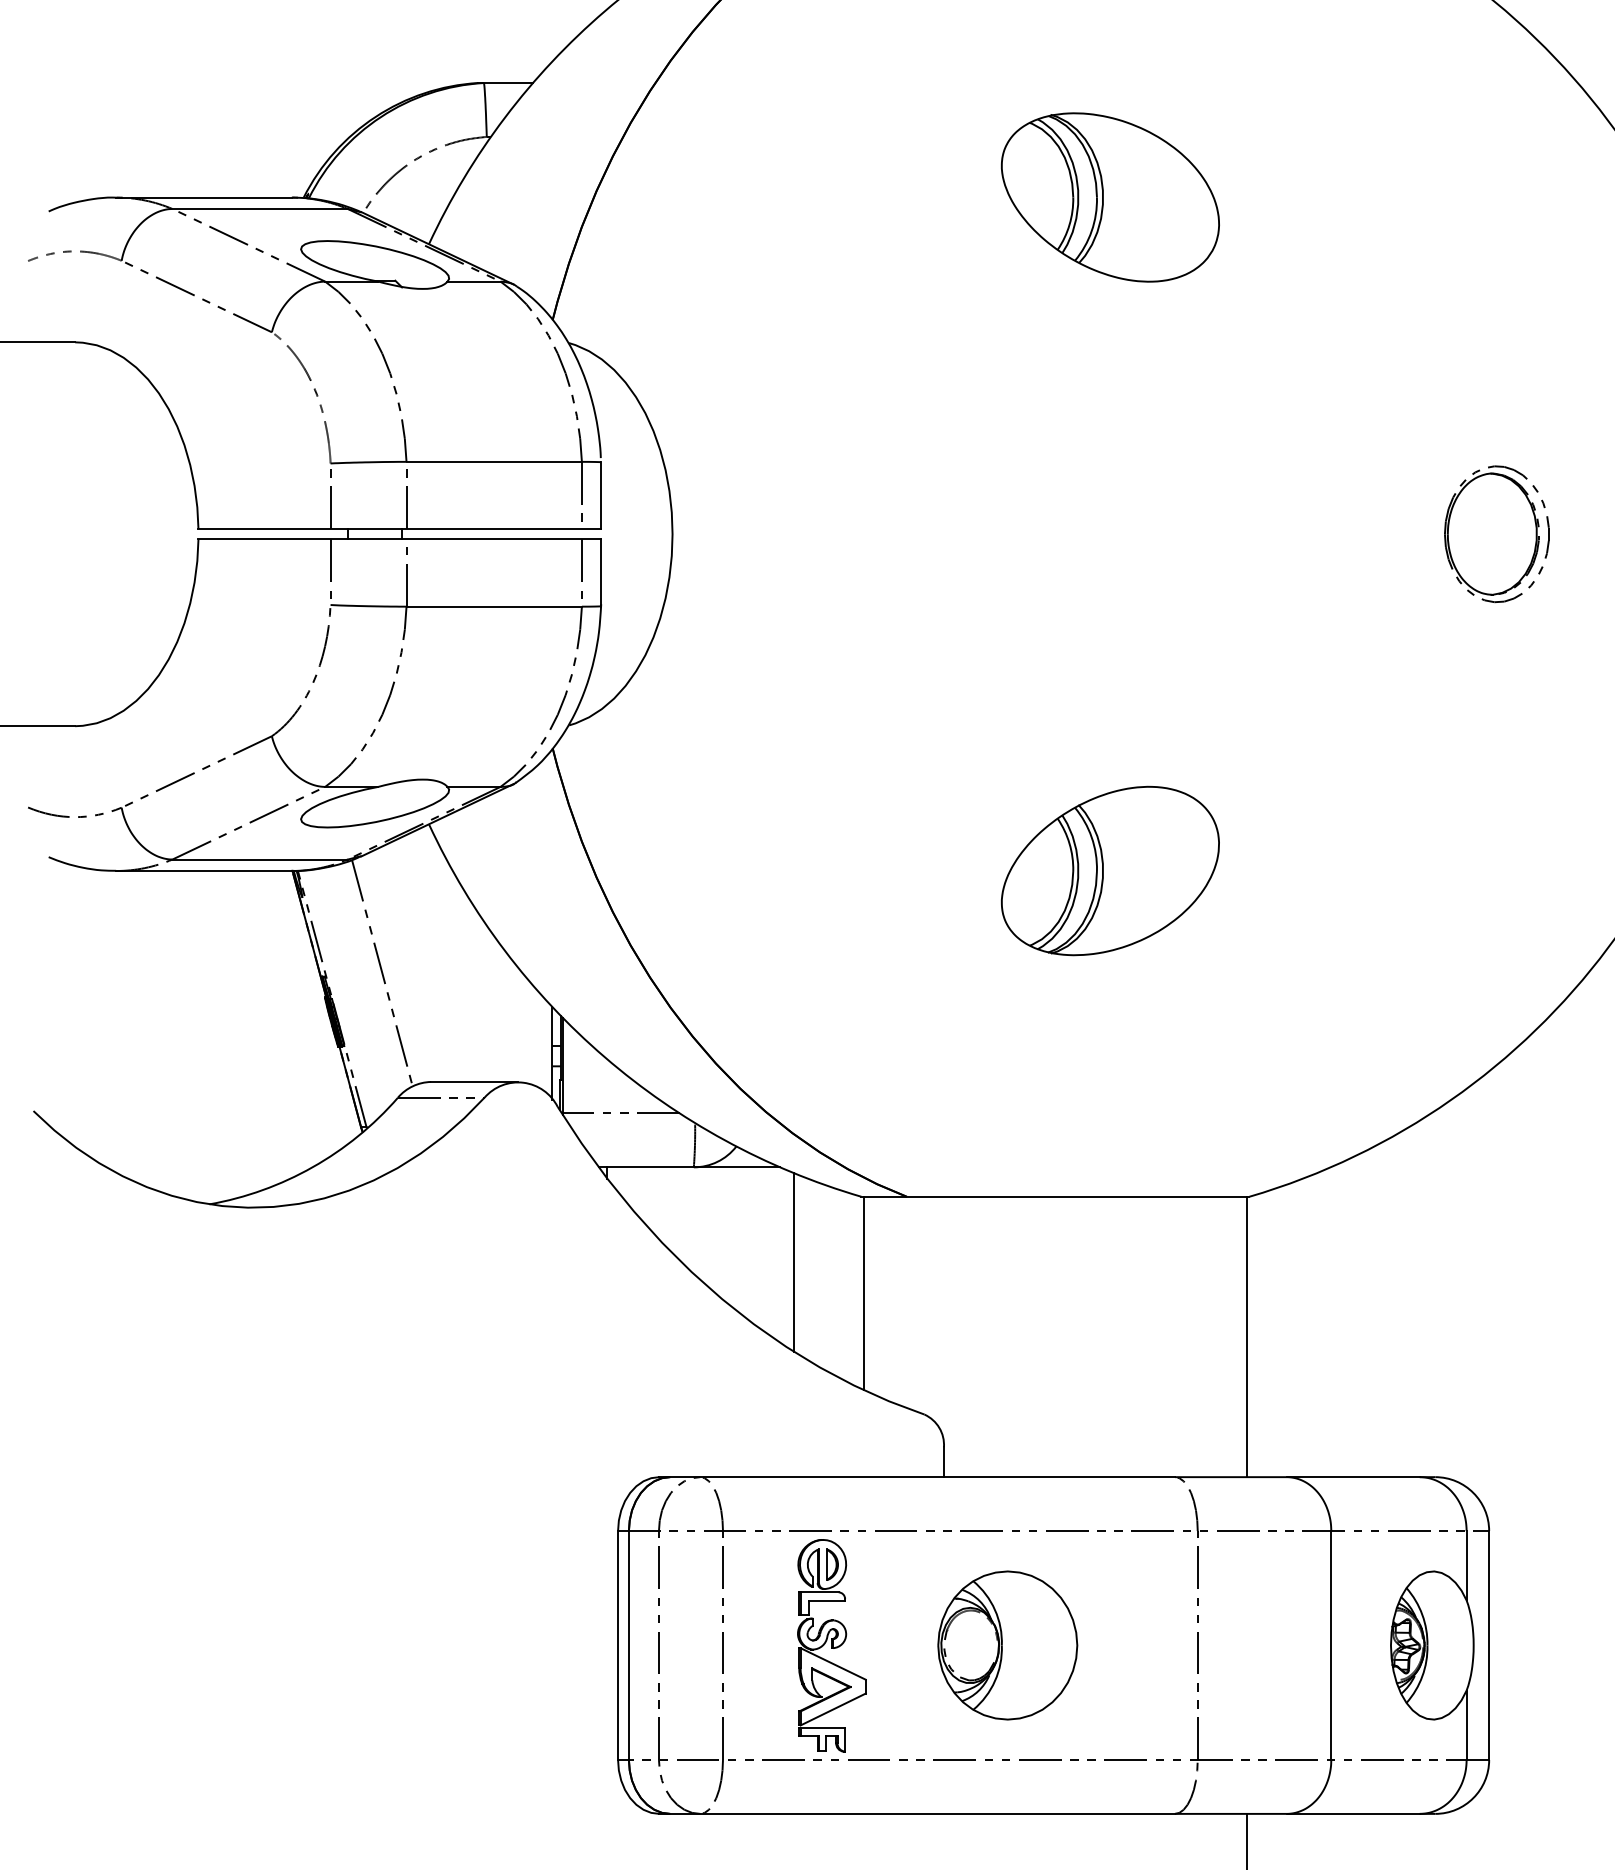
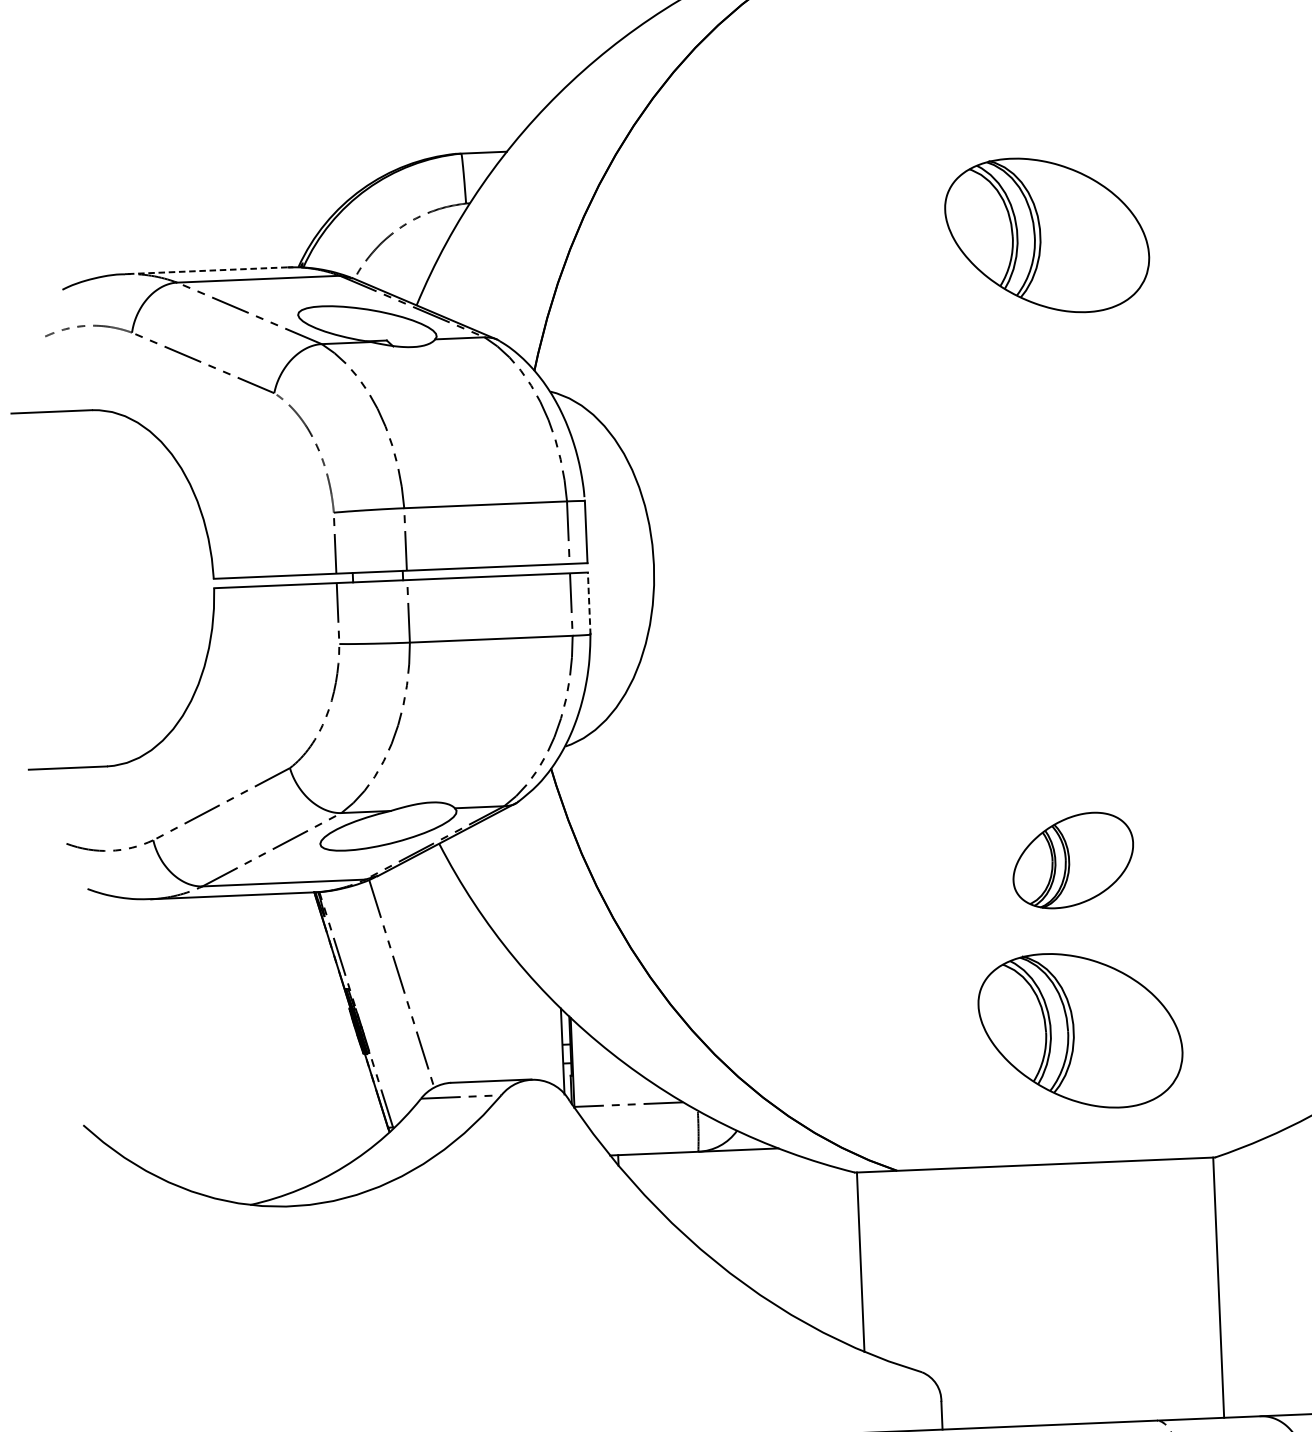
line: (204, 197) -> (206, 270), solid -> dashed
line: (601, 573) -> (589, 604), solid -> dashed
part: (1109, 870) -> (1072, 860), size x0.6
part: (1109, 1054) -> (1079, 1030), added
line: (794, 1262) -> (795, 1236), removed

